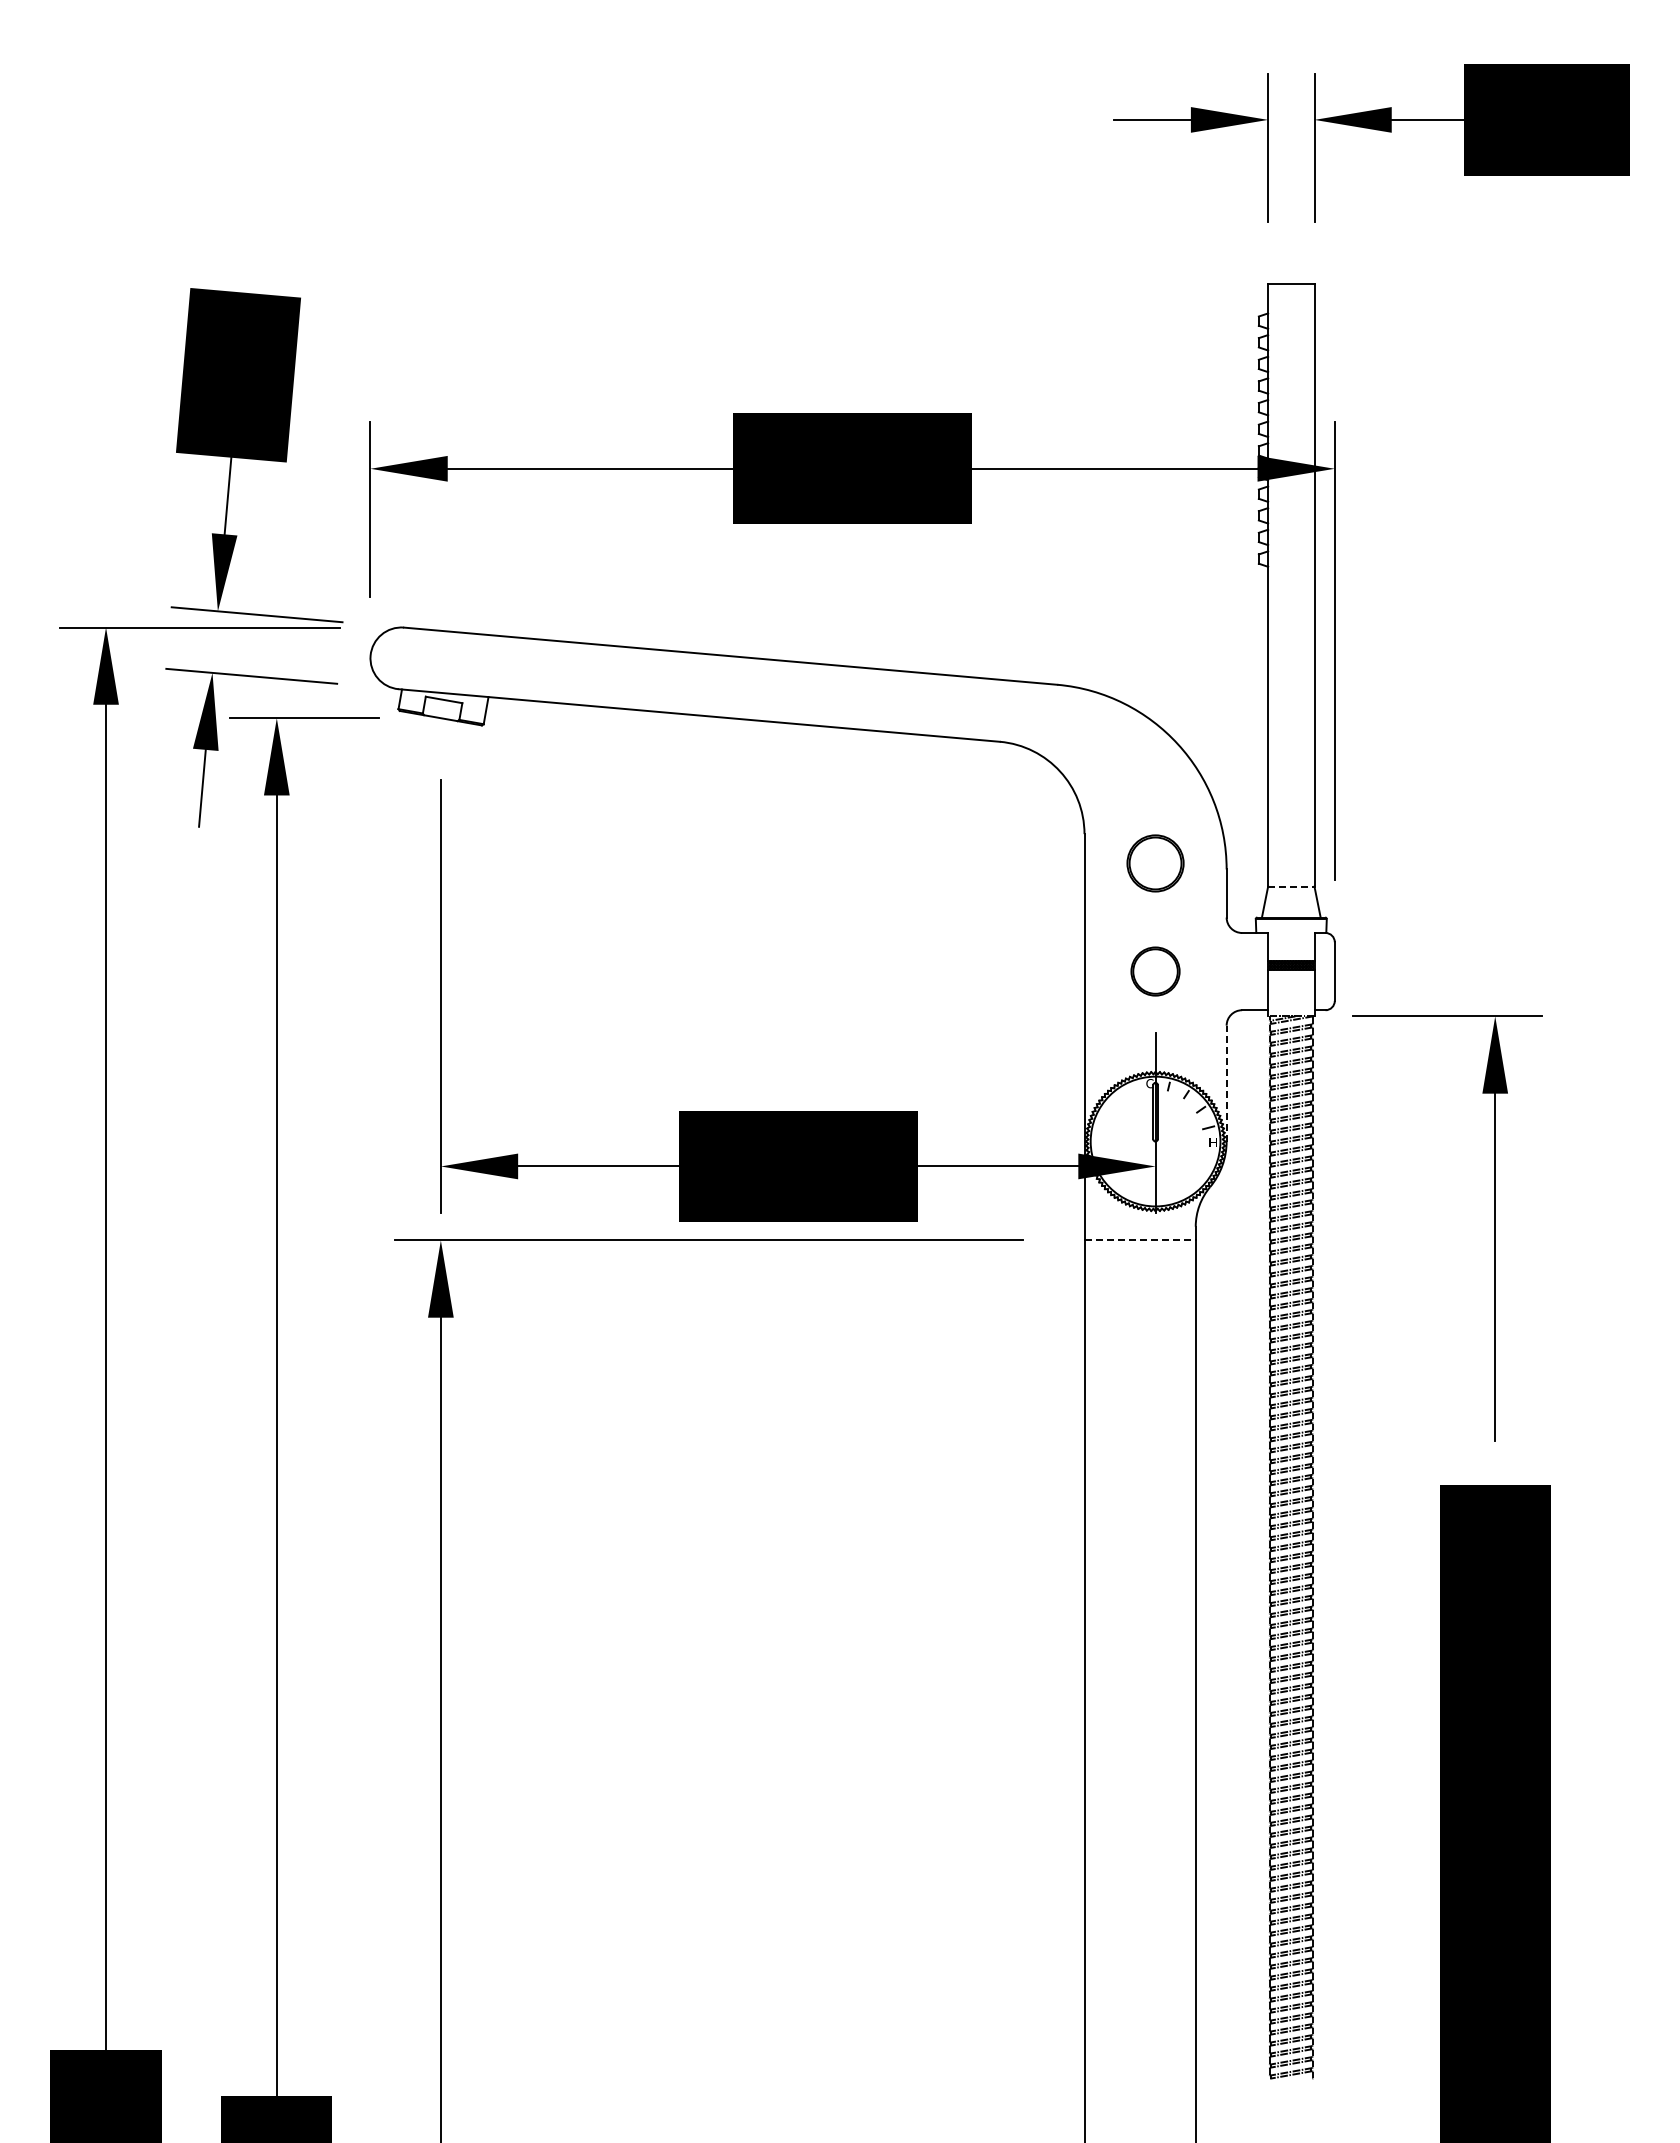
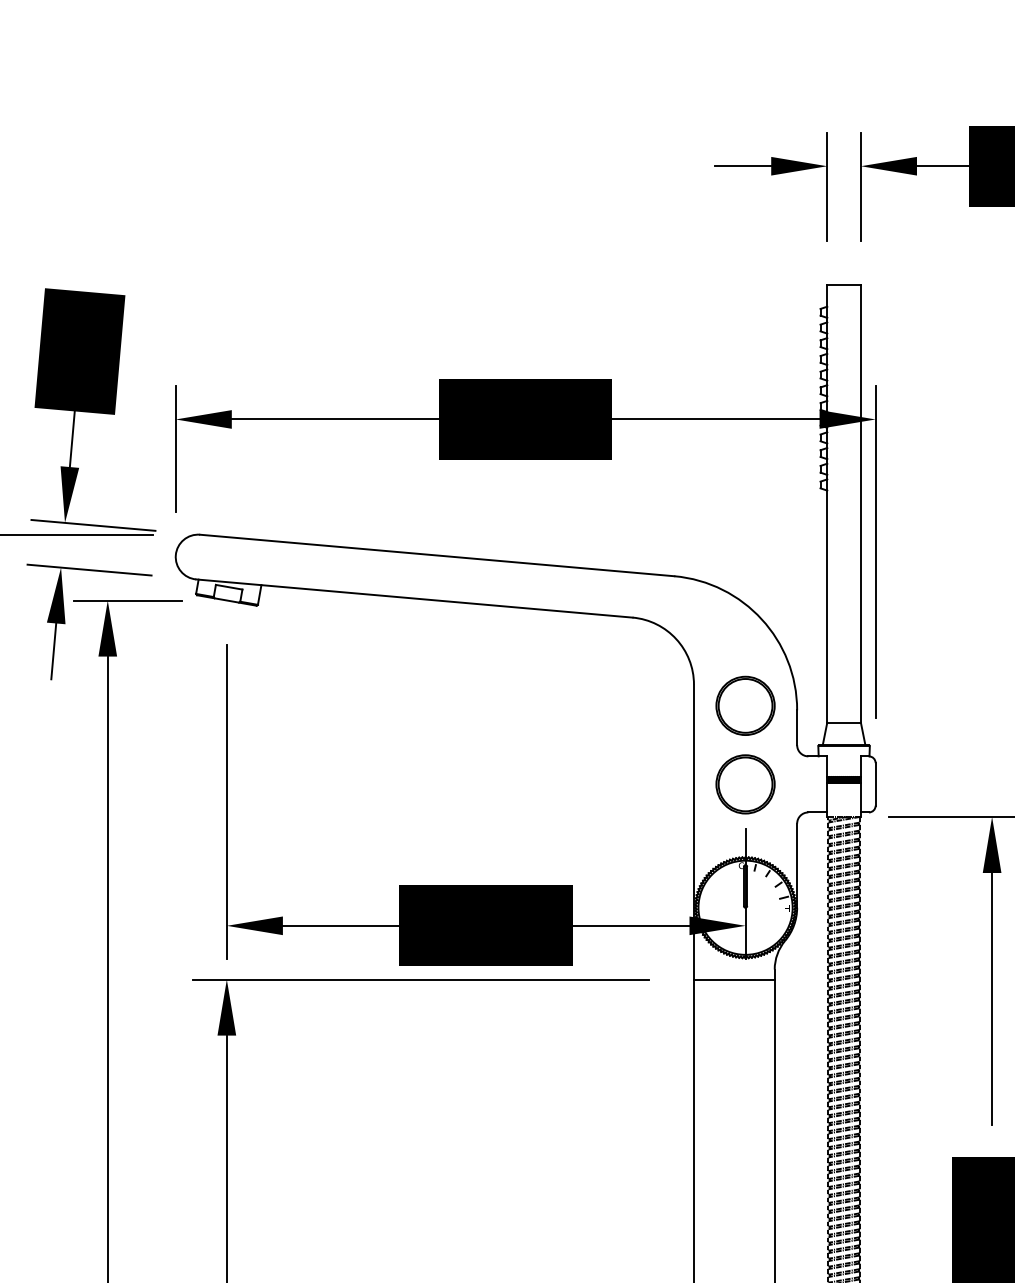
part: (1155, 863) -> (745, 705), size x1.43
line: (1291, 886) -> (844, 722), dashed -> solid
part: (1155, 971) -> (745, 784), size x1.67
line: (1226, 1083) -> (797, 865), dashed -> solid
line: (1140, 1240) -> (734, 979), dashed -> solid

